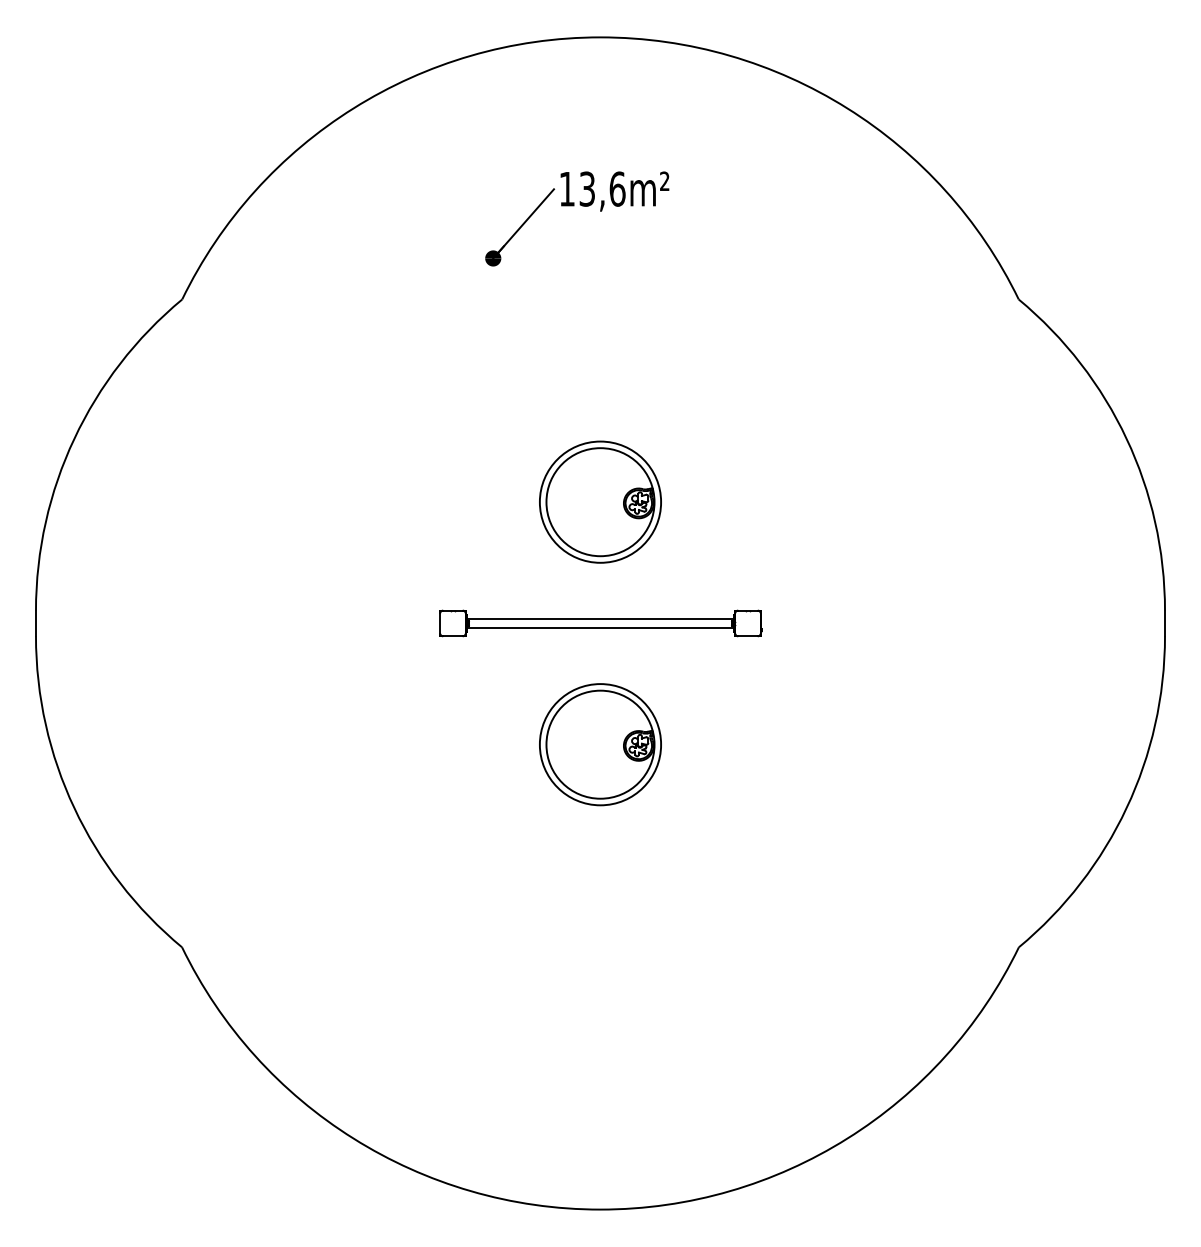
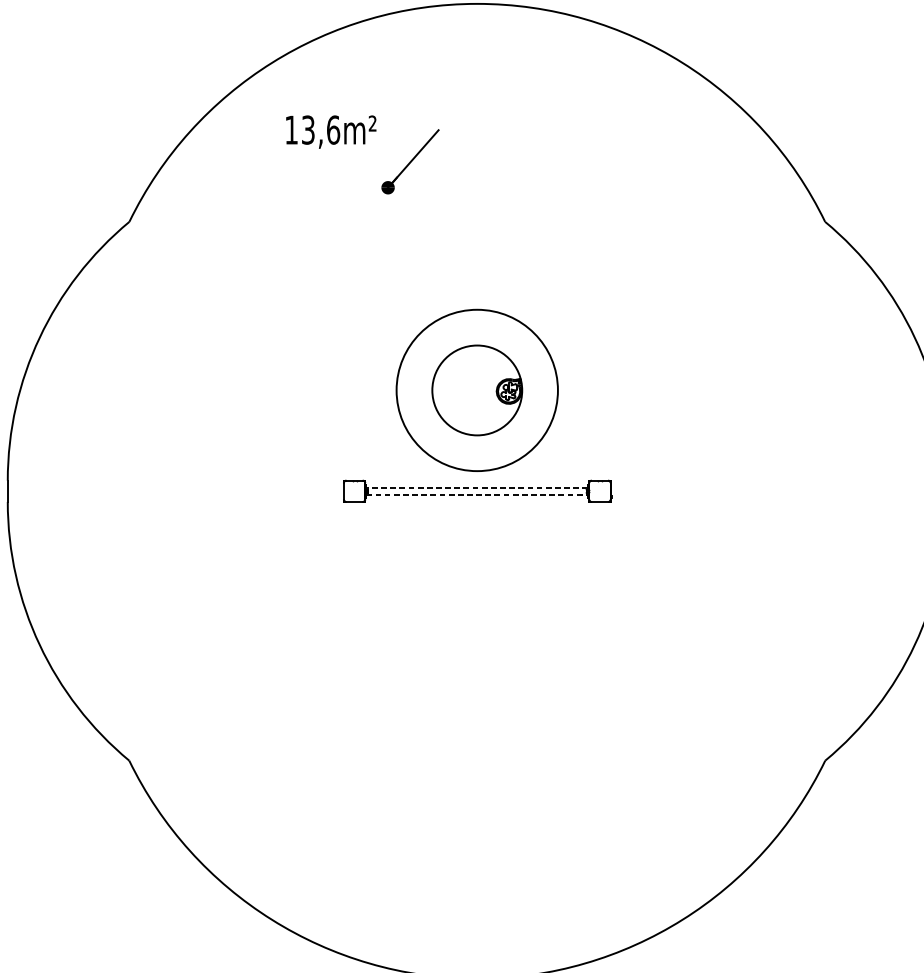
text: (614, 191) -> (330, 132), moved
circle: (600, 501) -> (477, 389), size x1.6
line: (600, 618) -> (477, 487), solid -> dashed
line: (600, 628) -> (477, 495), solid -> dashed
part: (600, 744) -> (477, 591), removed

